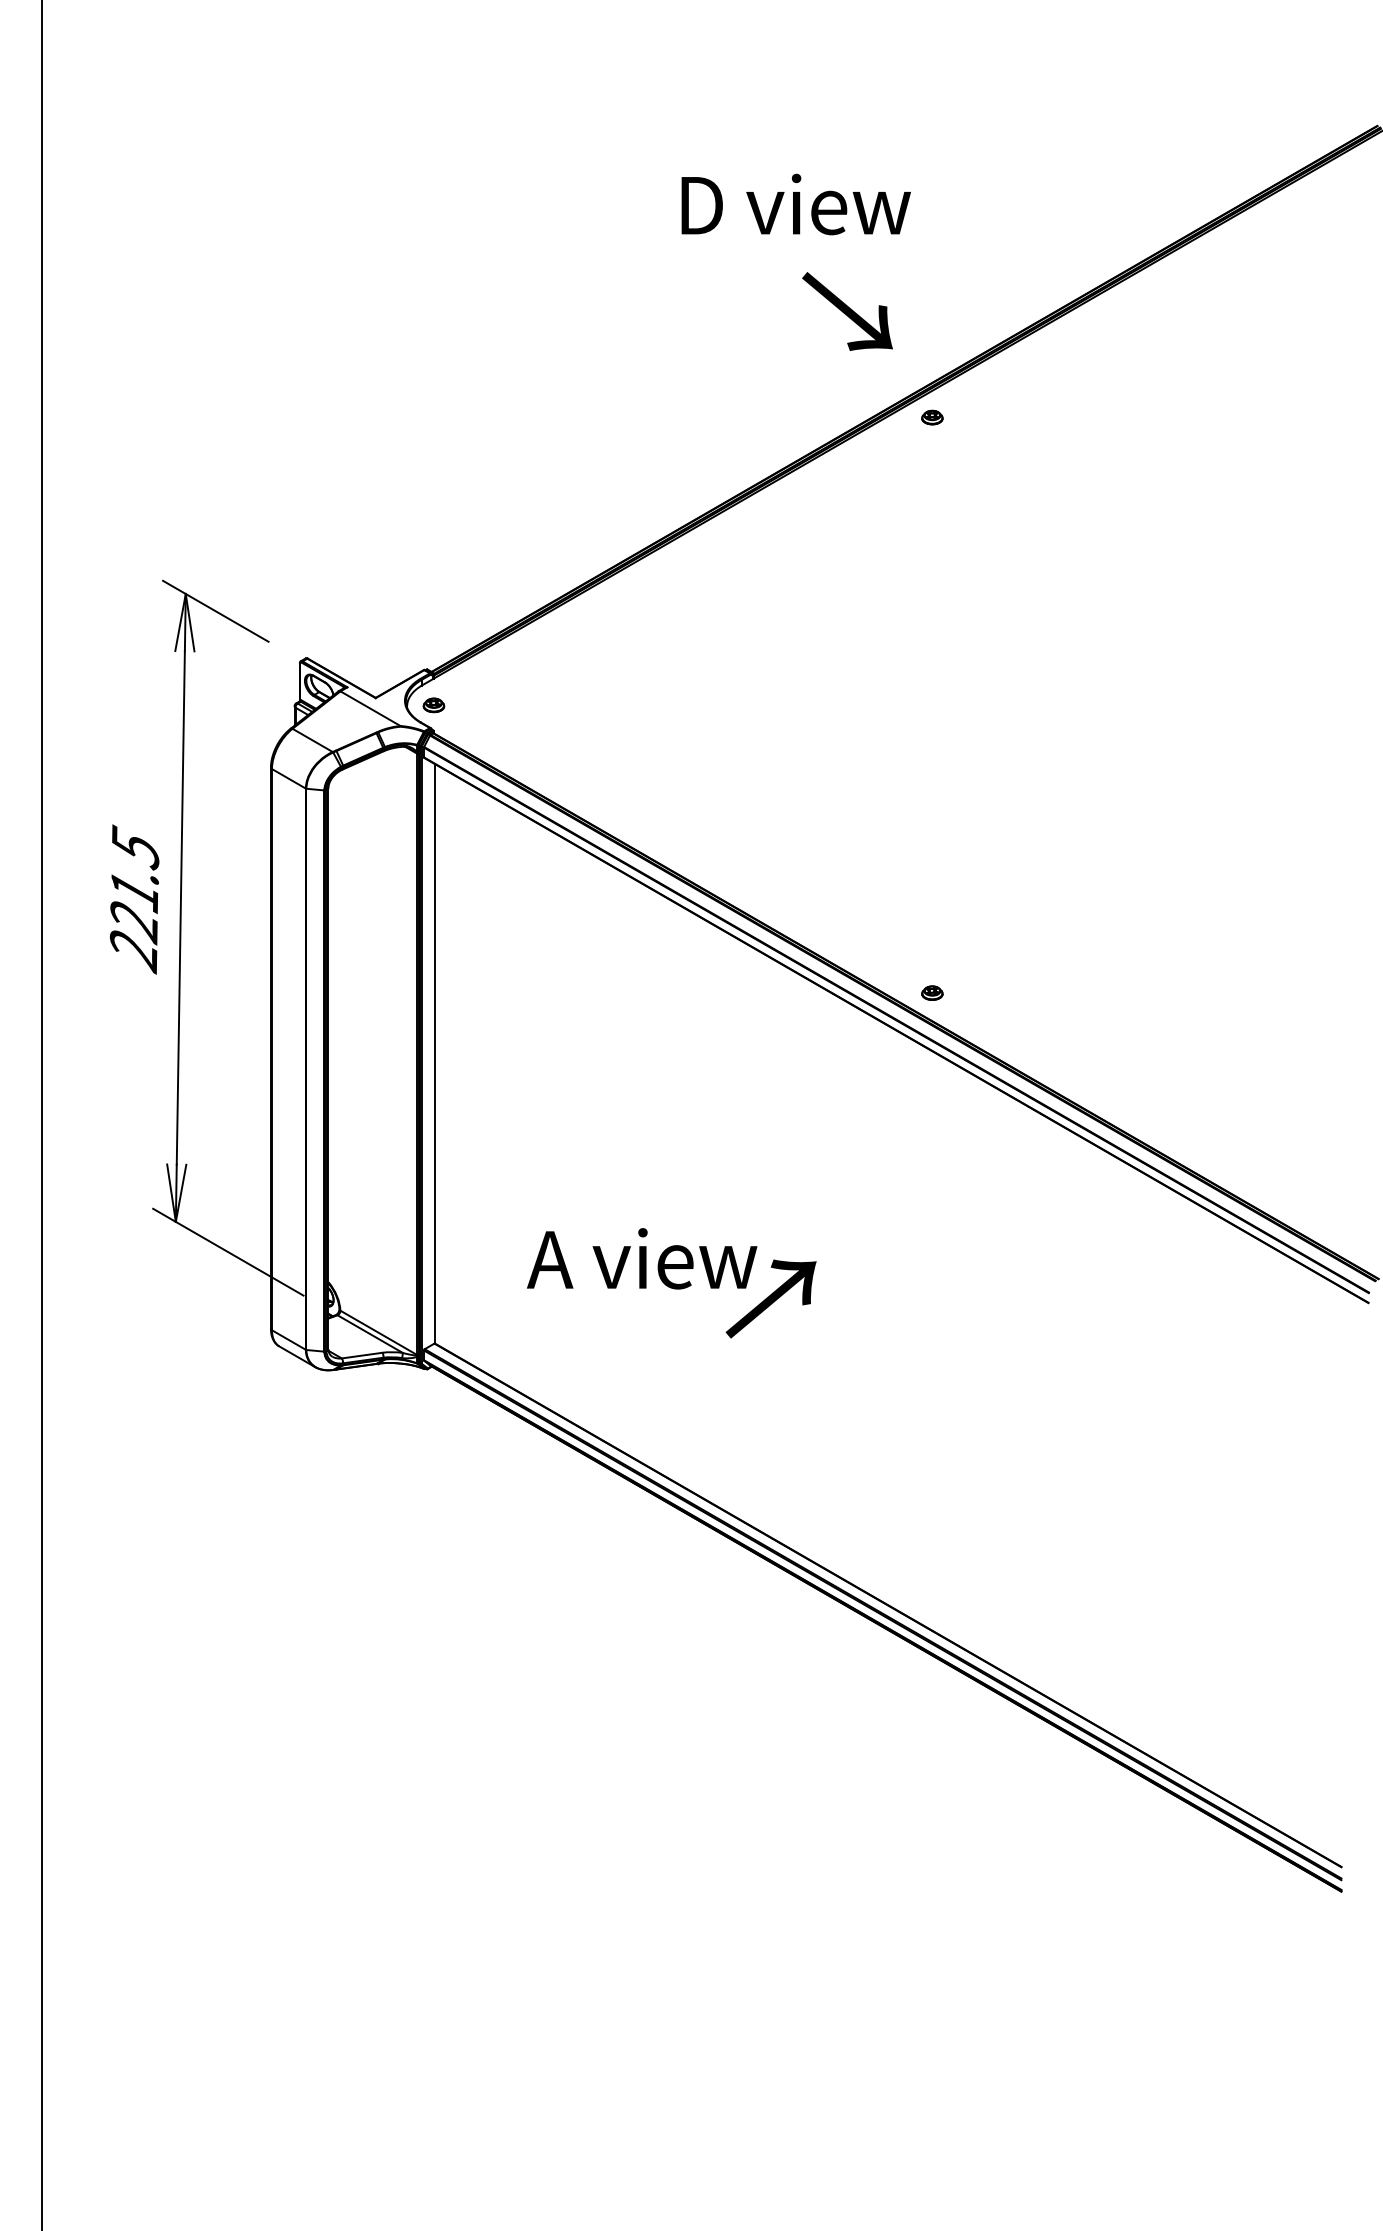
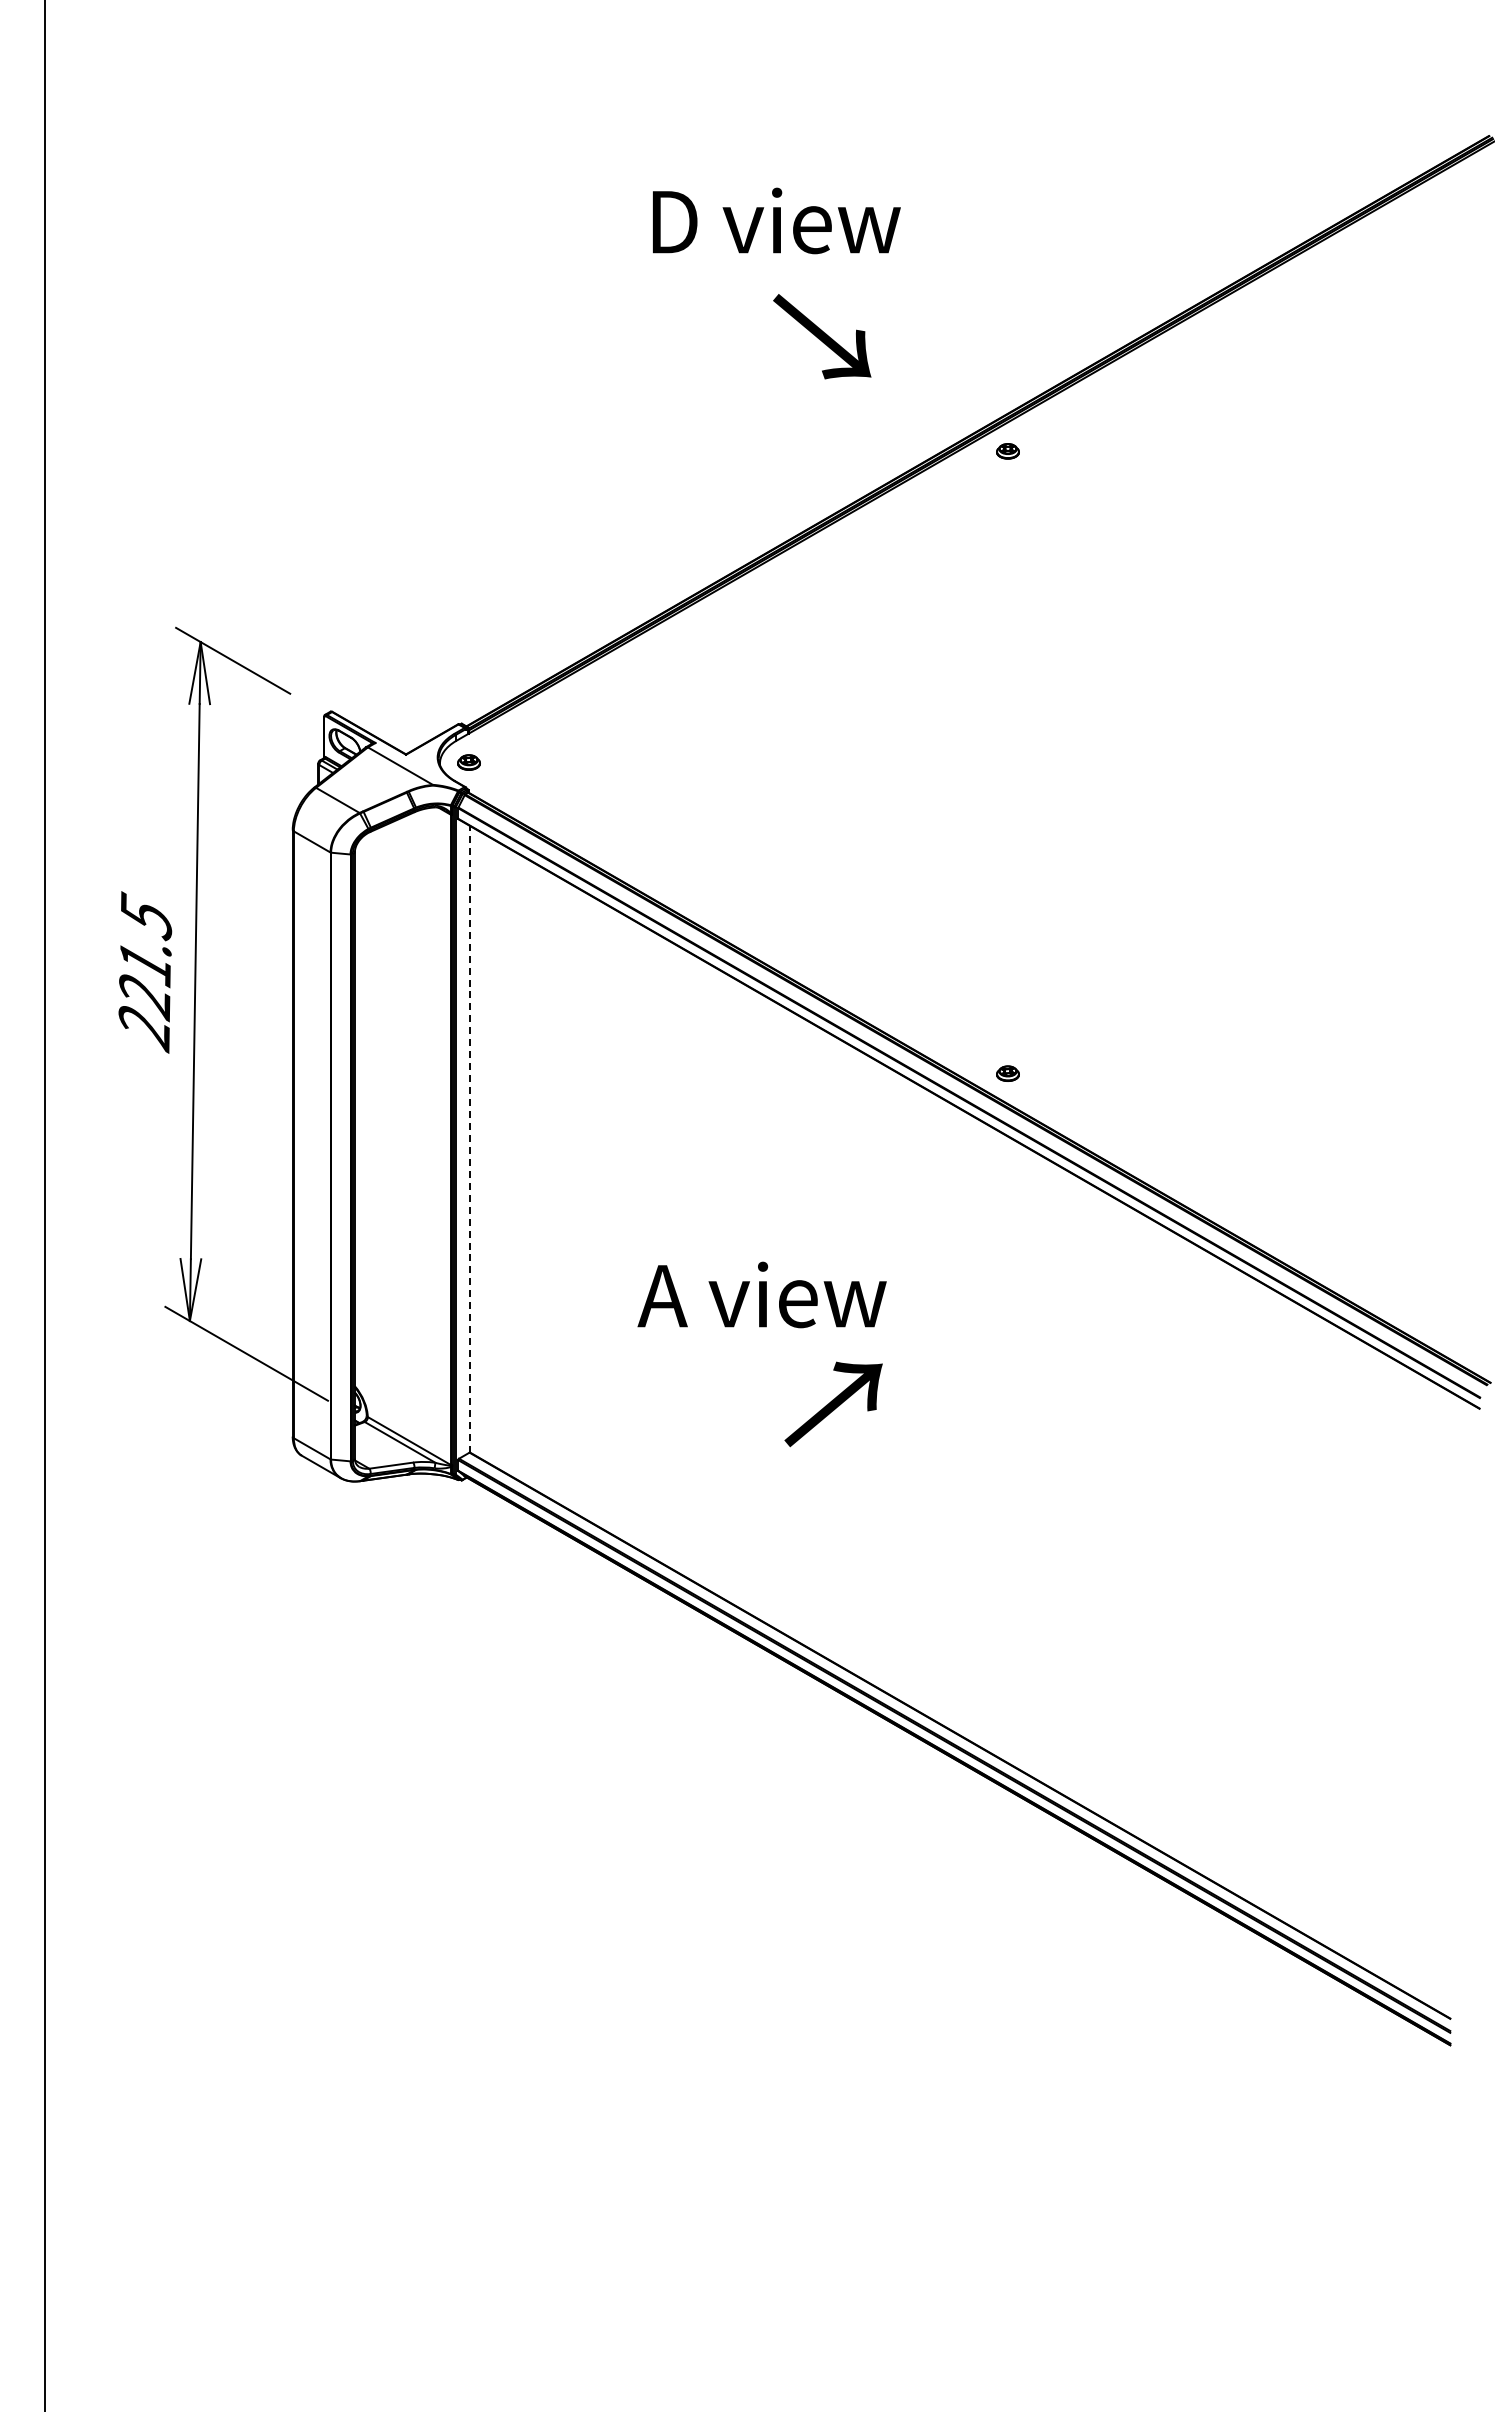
text: (796, 204) -> (776, 220), moved
text: (847, 311) -> (822, 336), moved
line: (435, 1053) -> (470, 1138), solid -> dashed
text: (641, 1258) -> (761, 1294), moved

